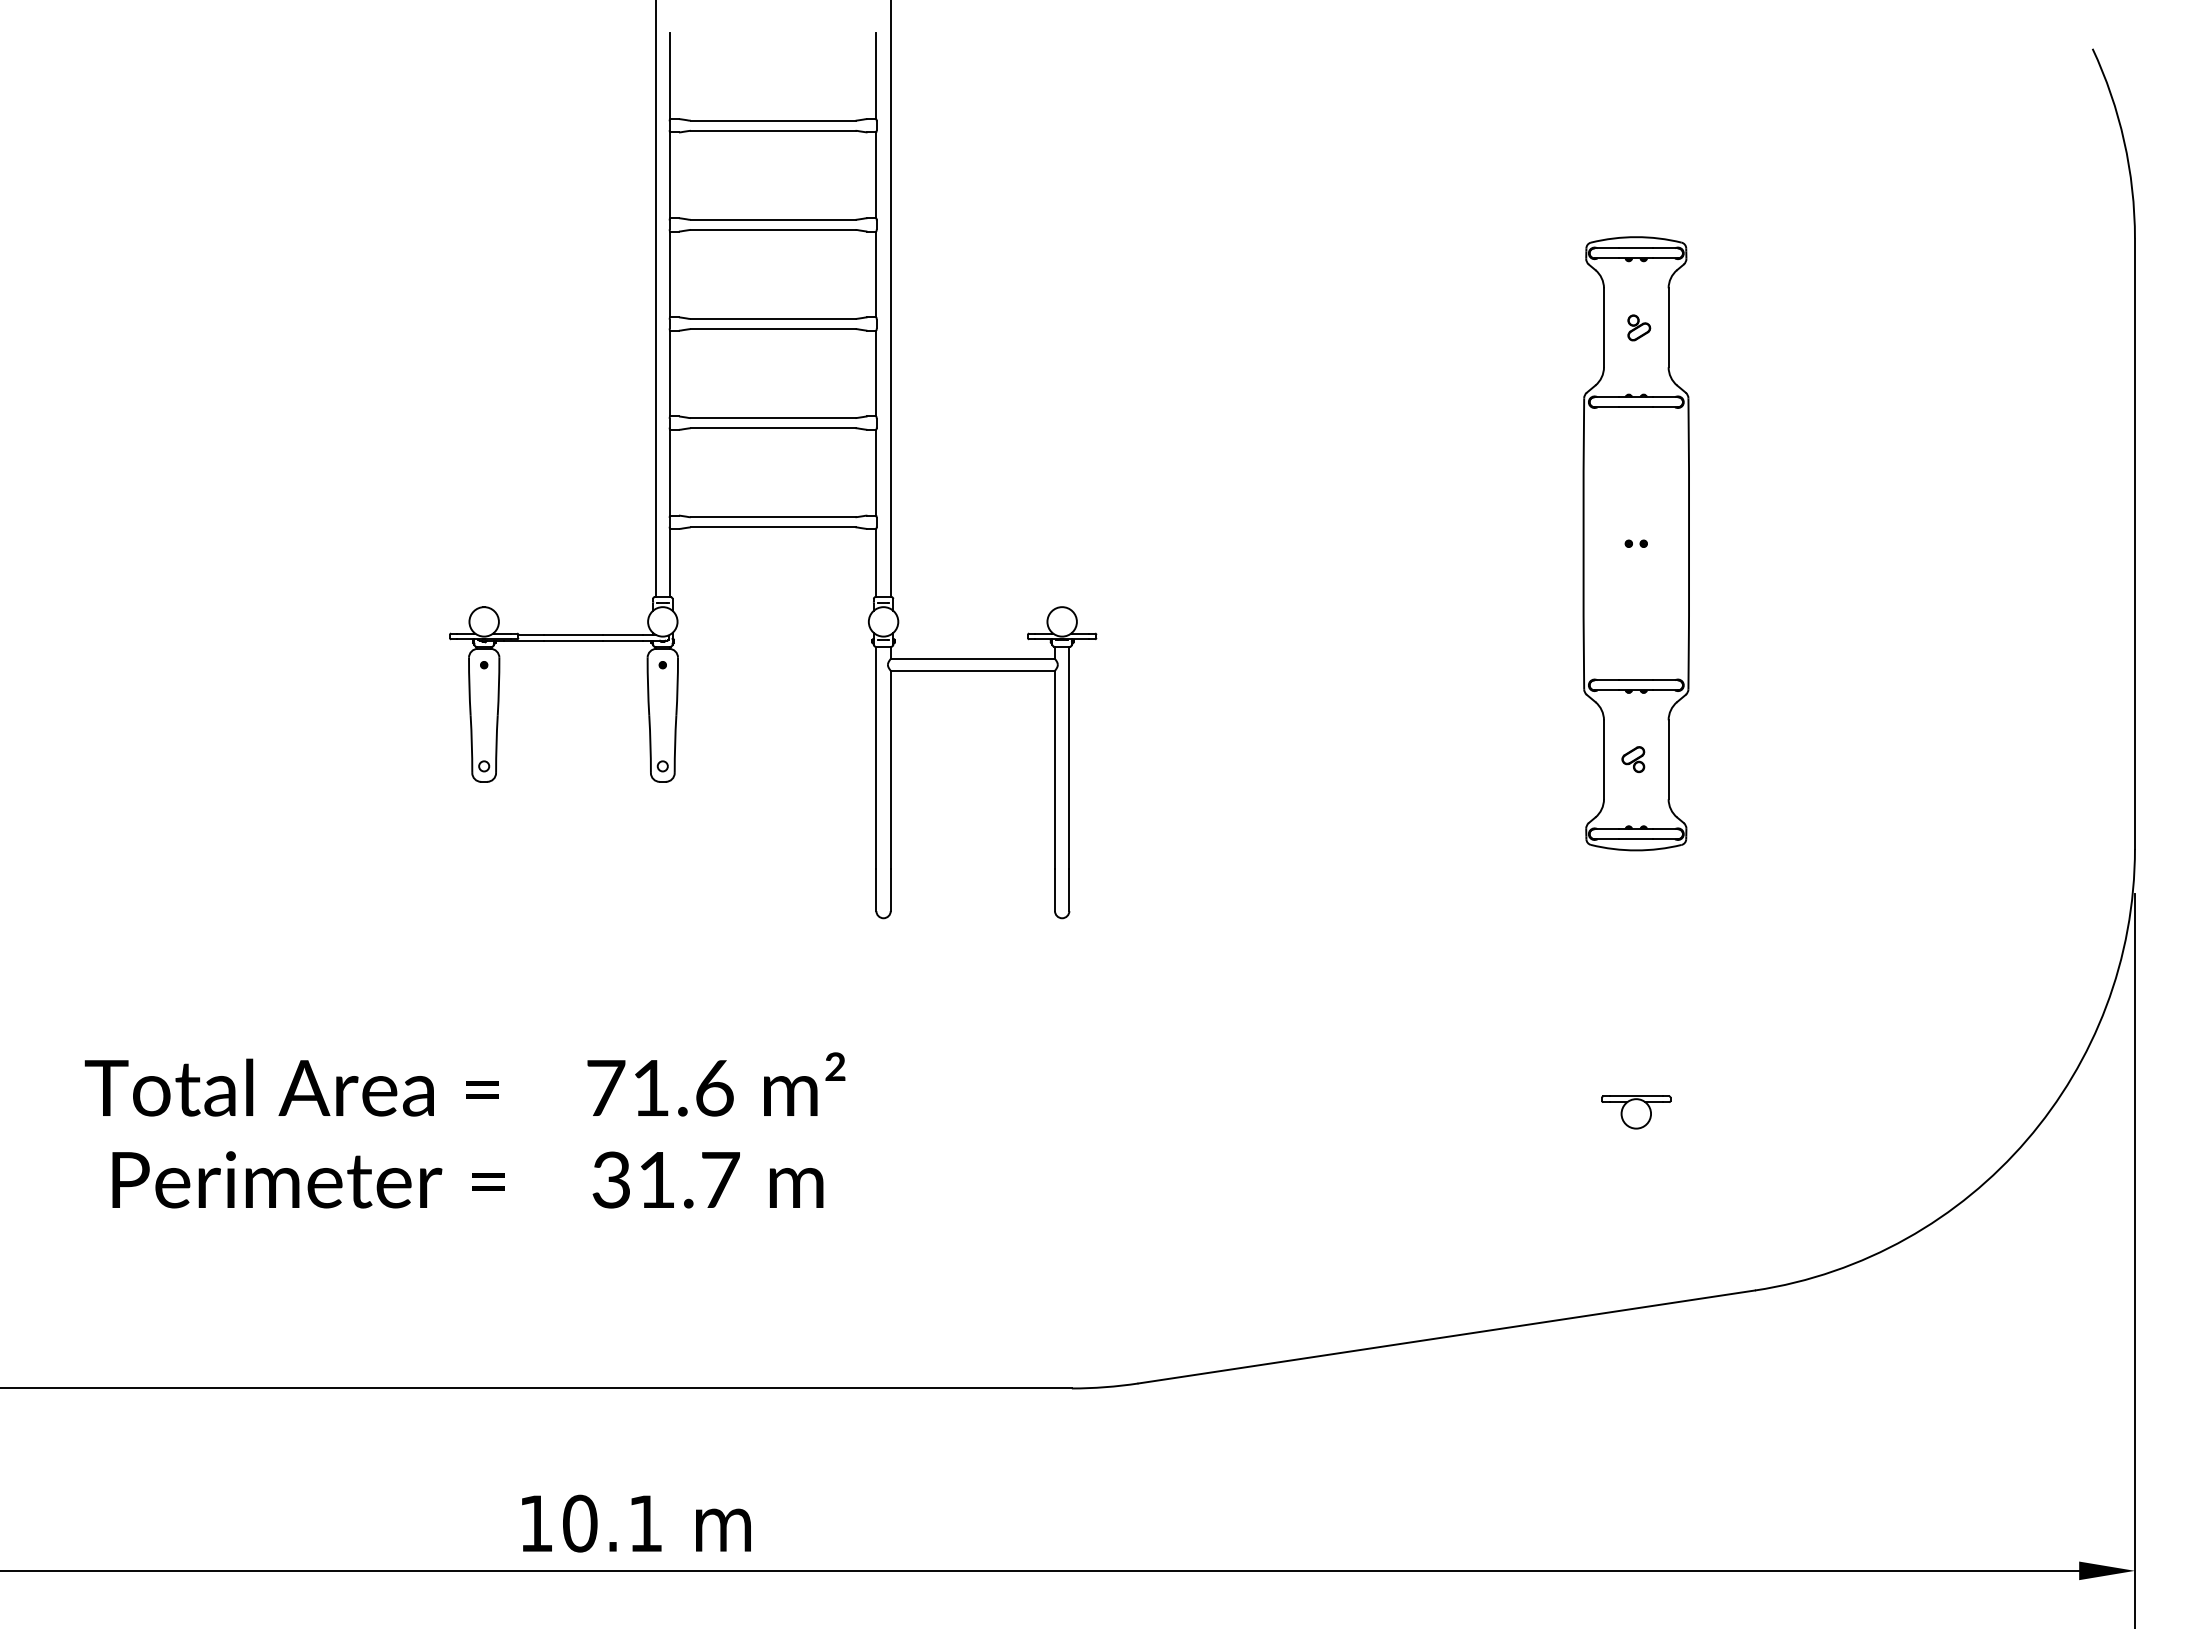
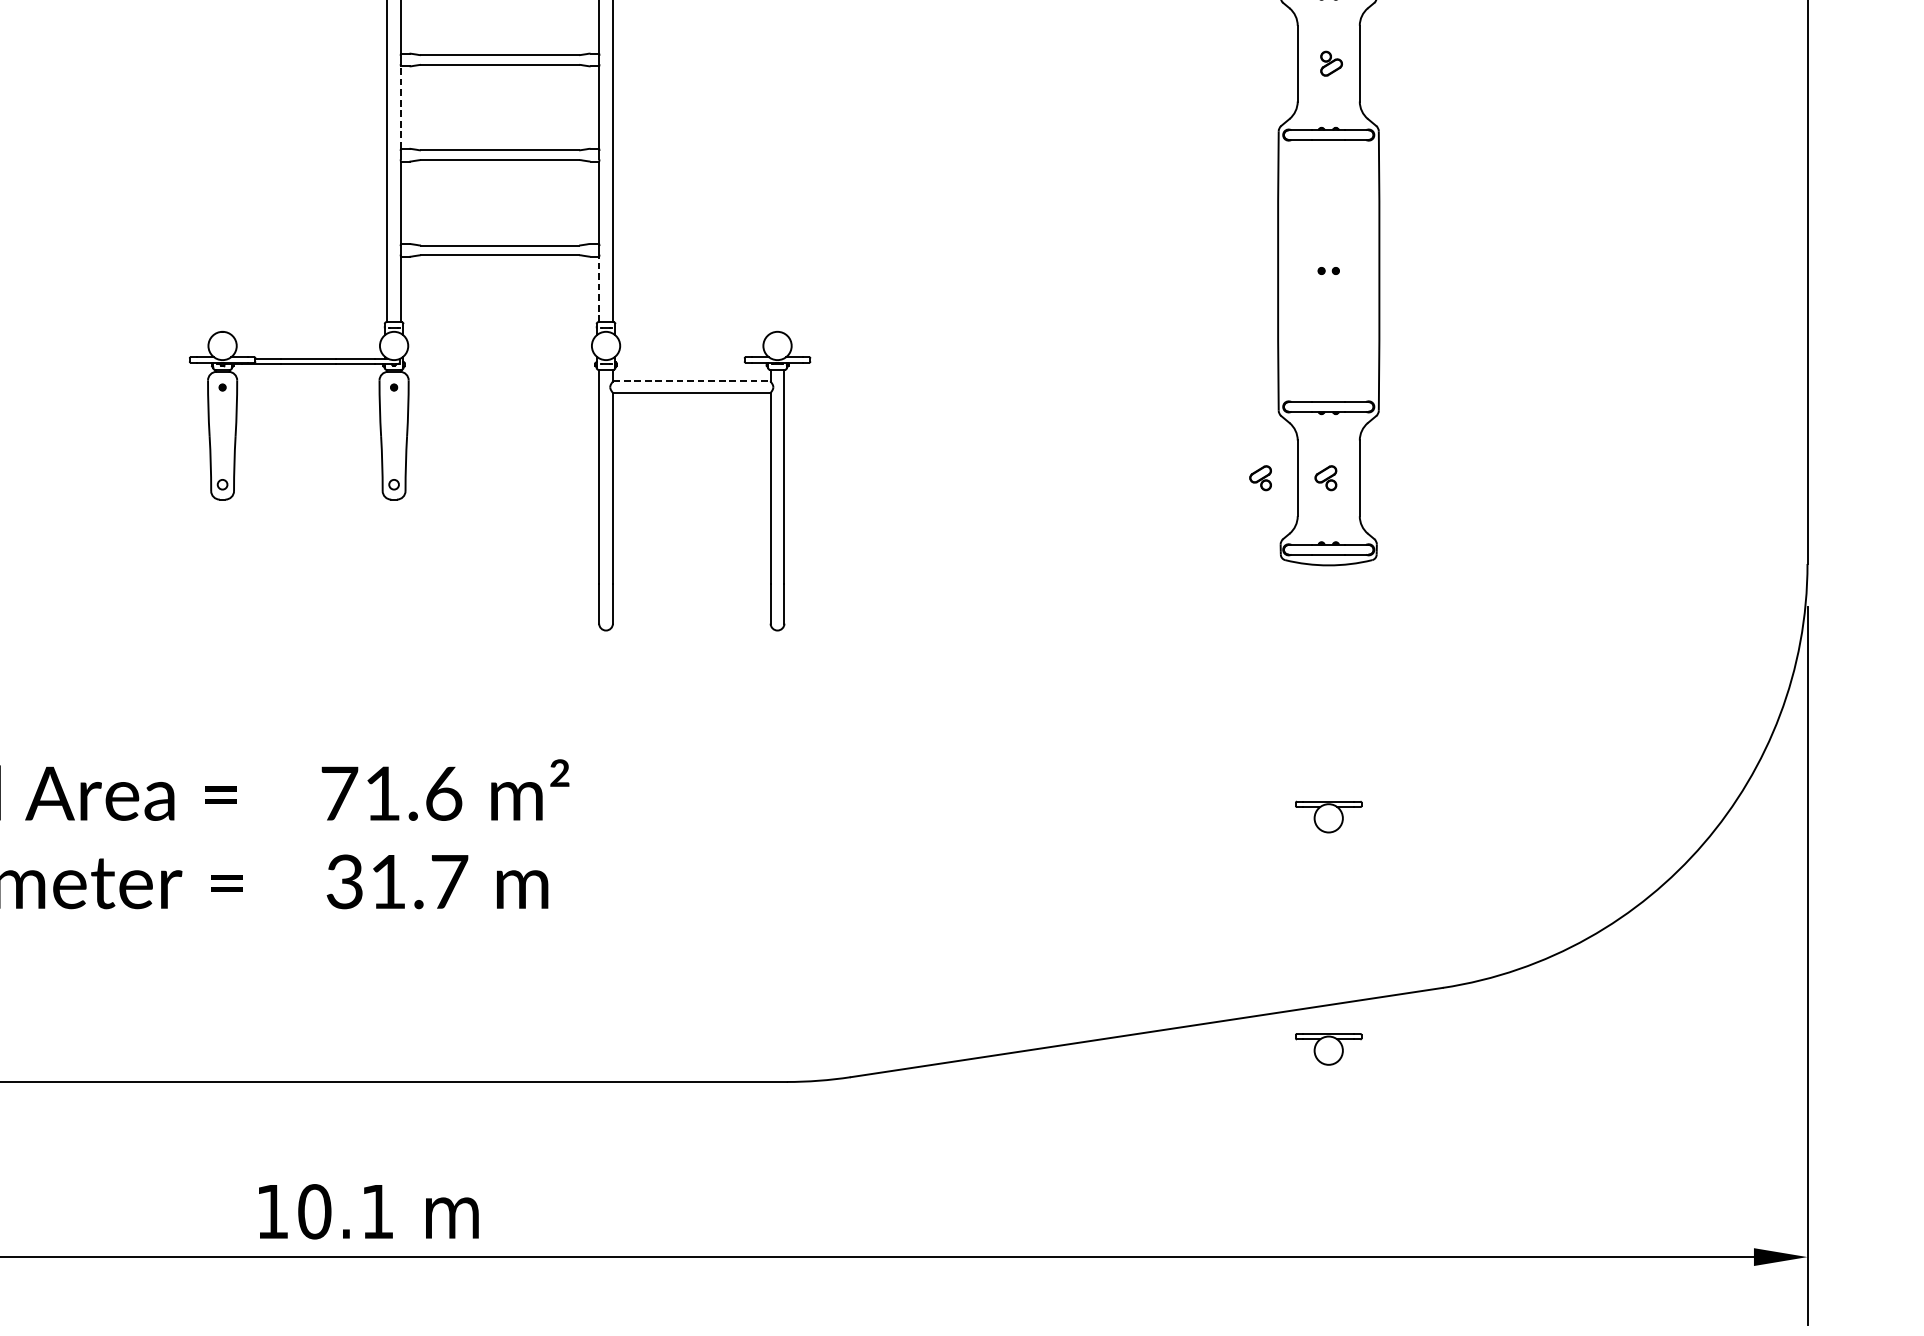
line: (670, 373) -> (401, 107), solid -> dashed
line: (876, 562) -> (599, 288), solid -> dashed
line: (972, 658) -> (691, 381), solid -> dashed
part: (1565, 759) -> (1260, 478), added
part: (1636, 1354) -> (1328, 1049), added

